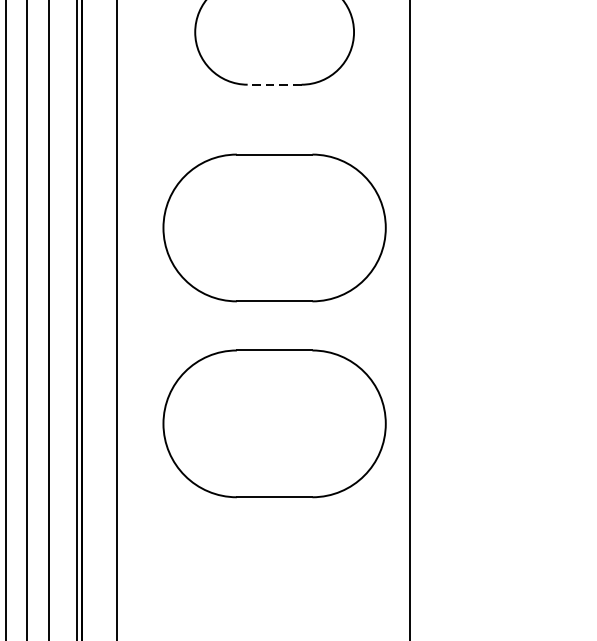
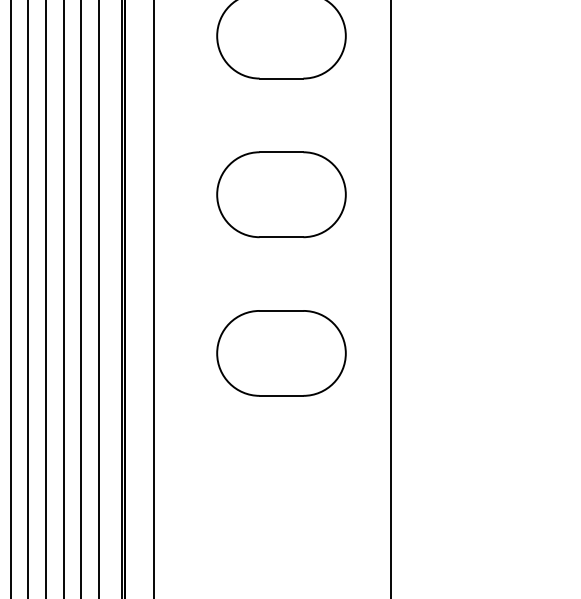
line: (274, 84) -> (281, 78), dashed -> solid
part: (274, 227) -> (281, 194), size x0.71
part: (274, 424) -> (281, 353), size x0.71

